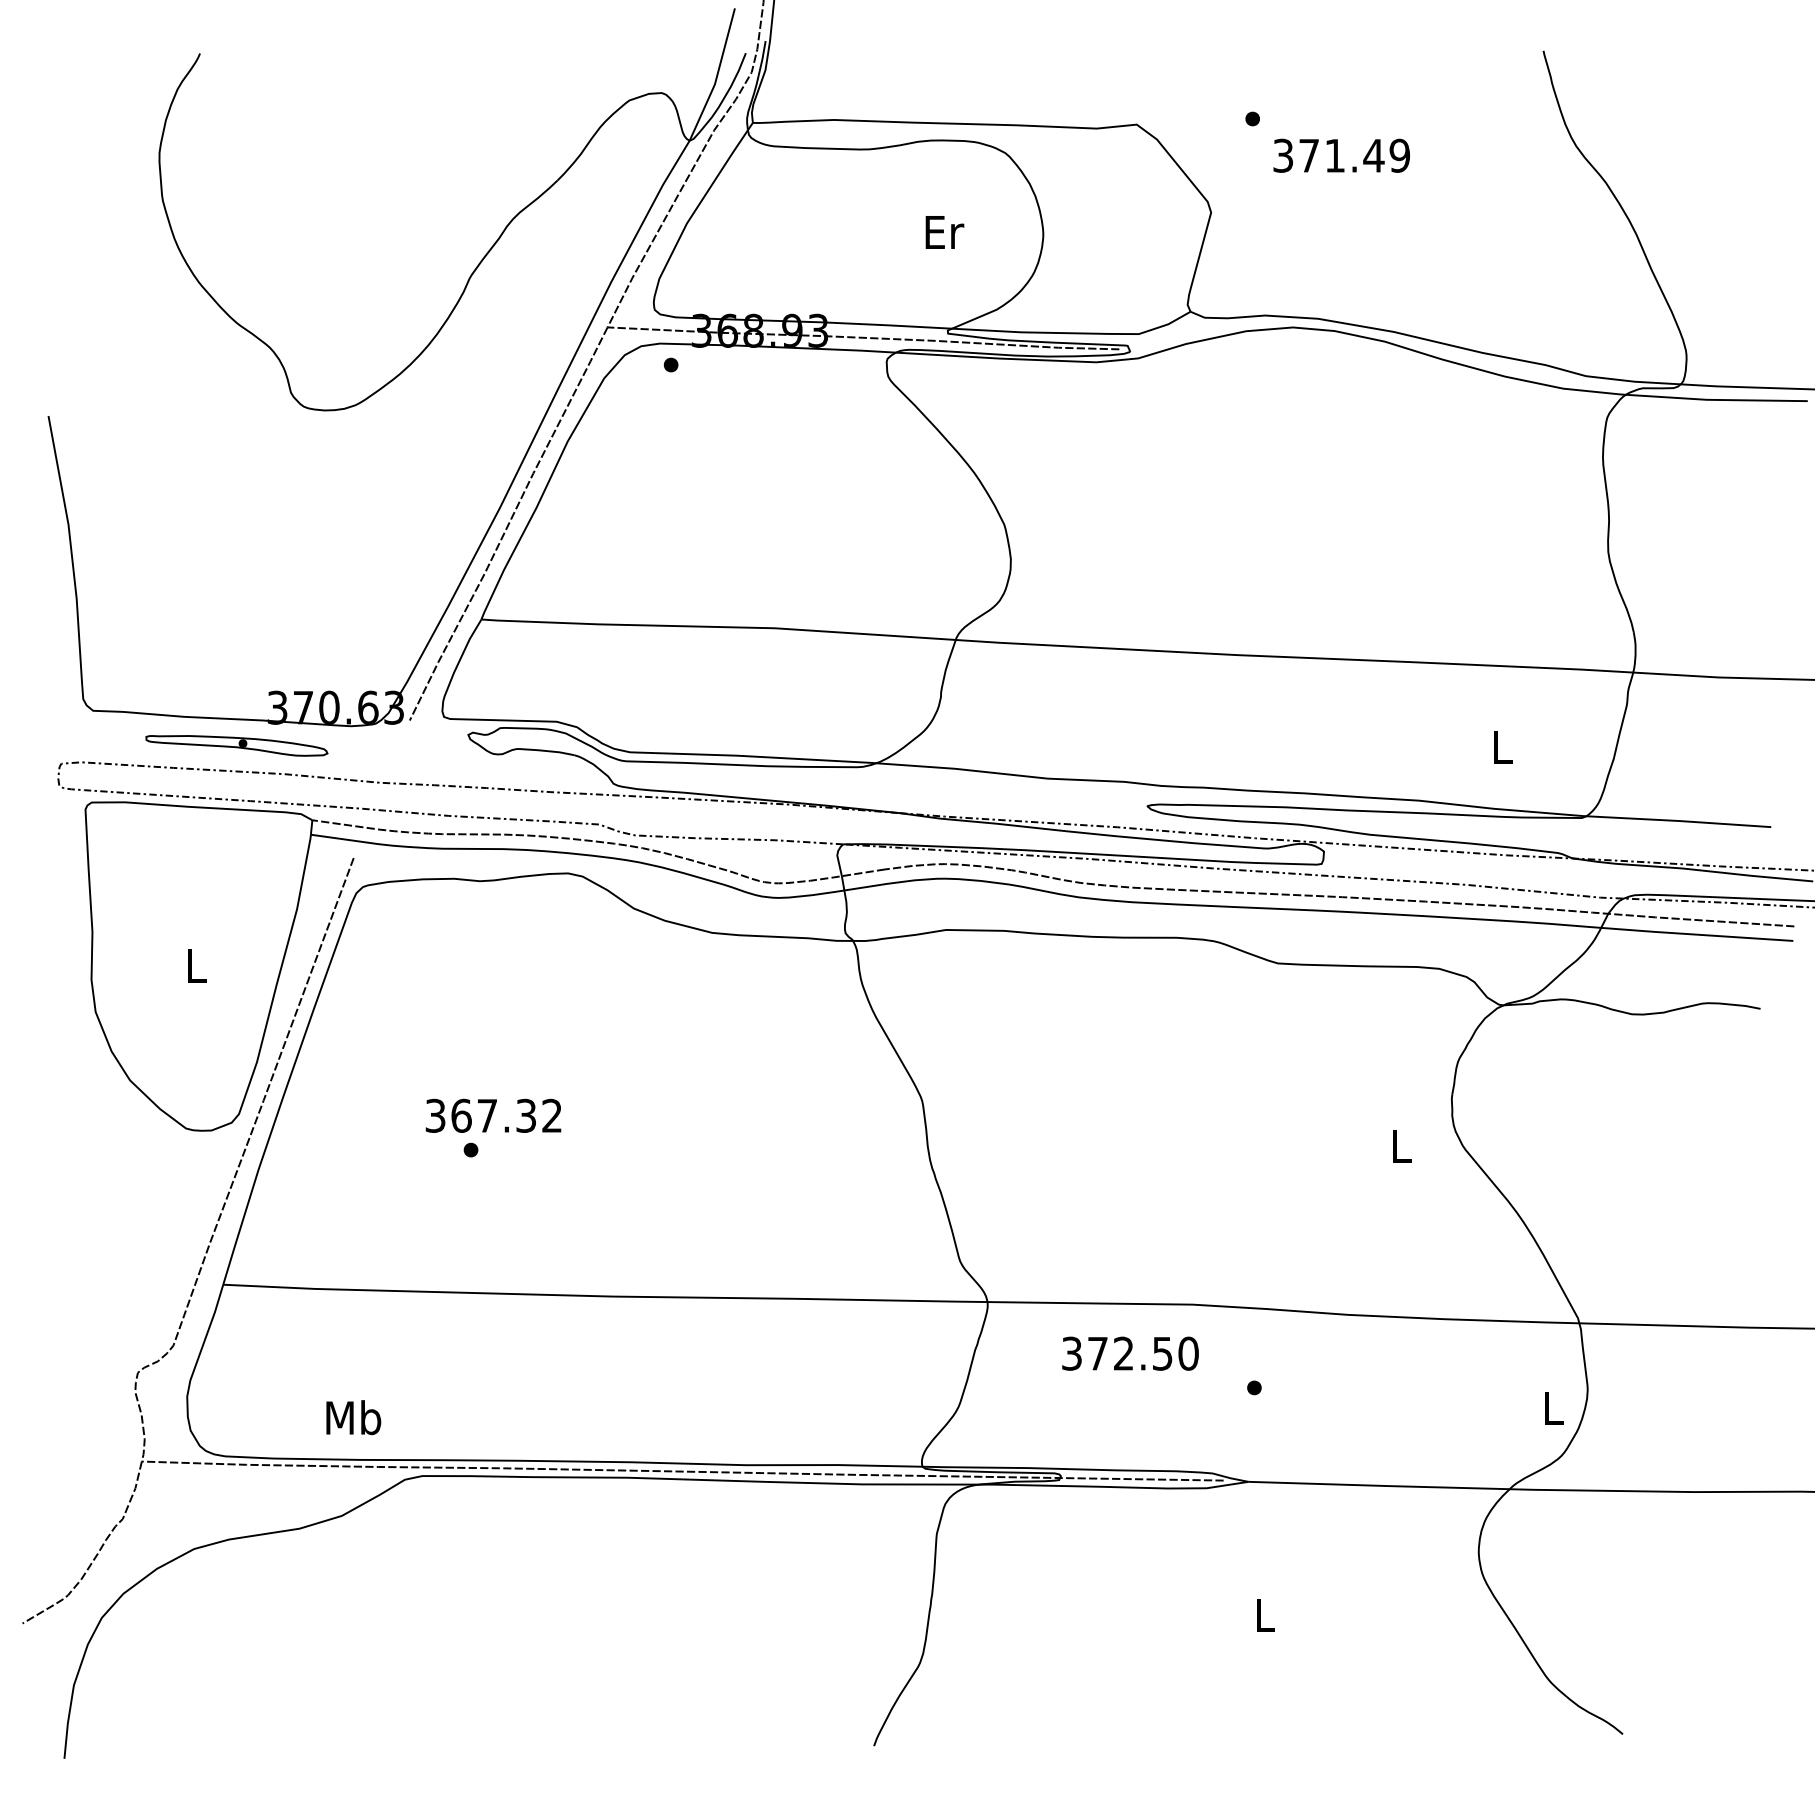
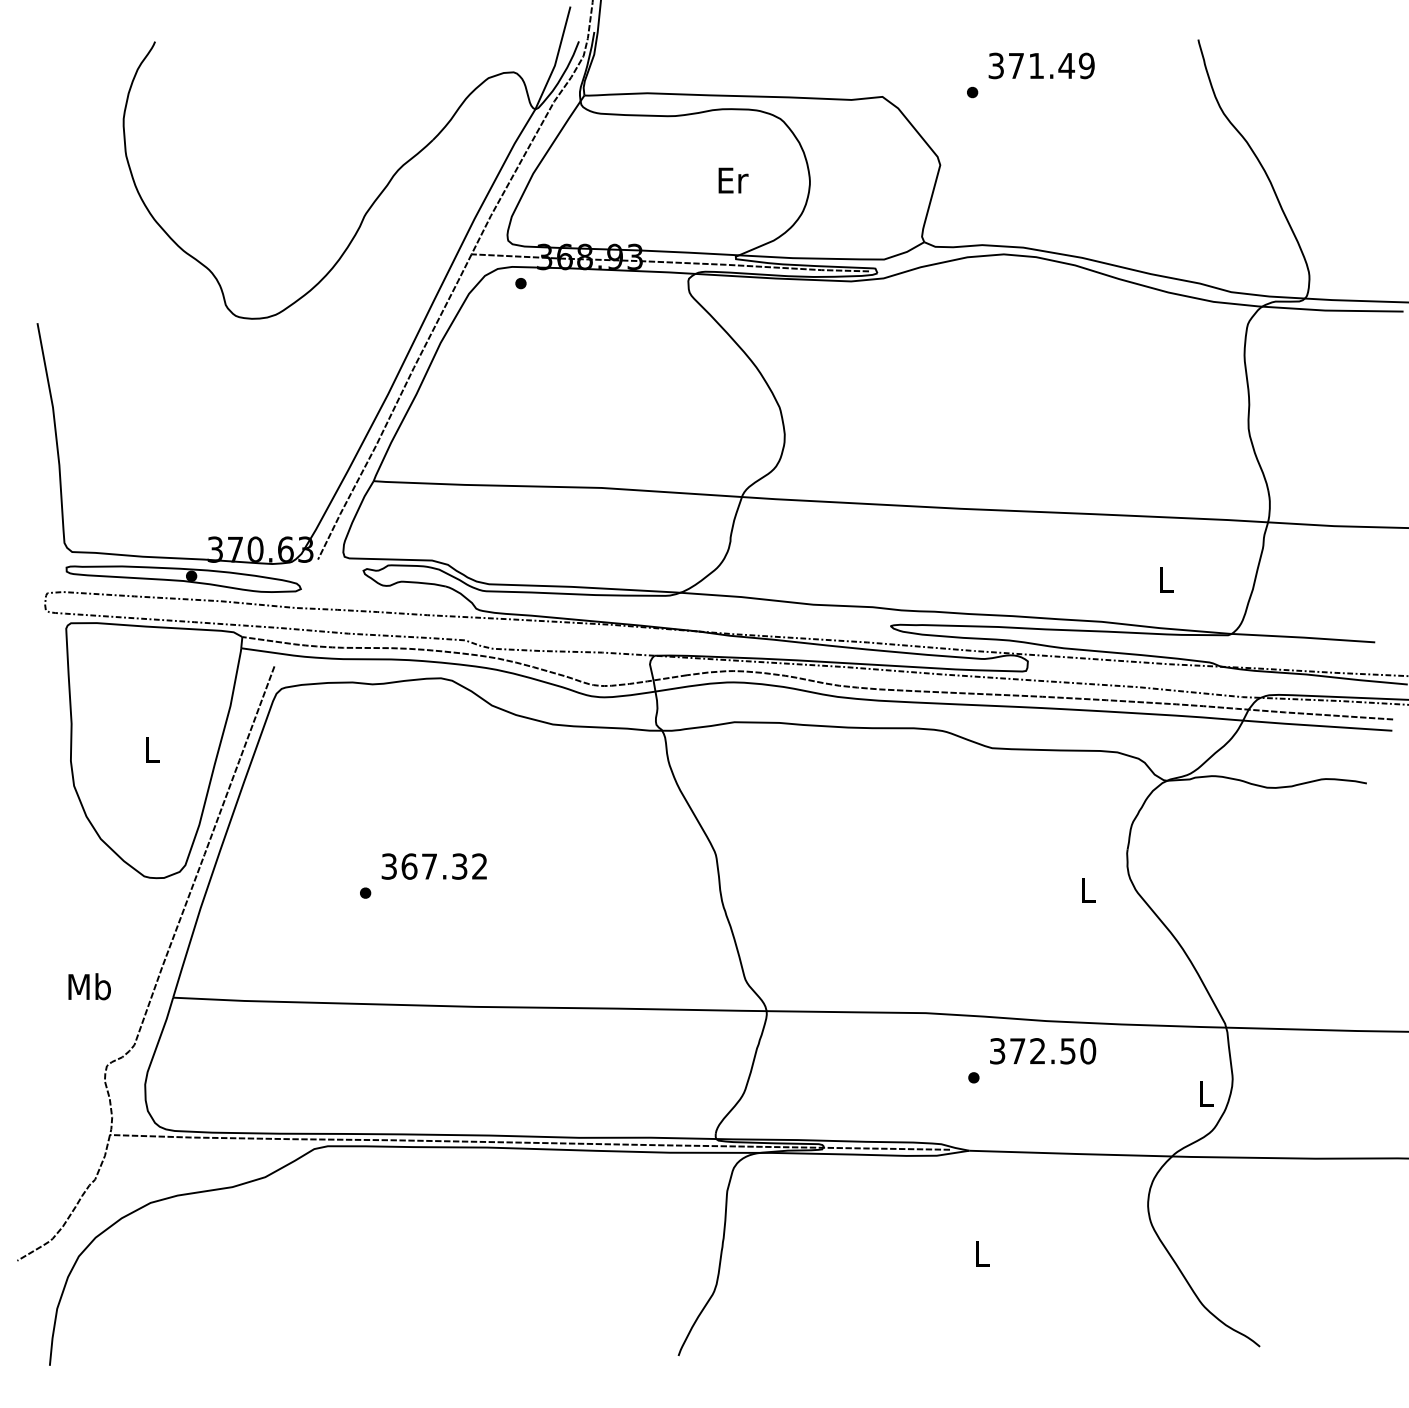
text: (1341, 155) -> (1041, 65), moved
part: (236, 745) -> (183, 578), size x1.67
text: (493, 1115) -> (434, 866), moved
text: (1130, 1353) -> (1043, 1051), moved
text: (353, 1417) -> (89, 986), moved

